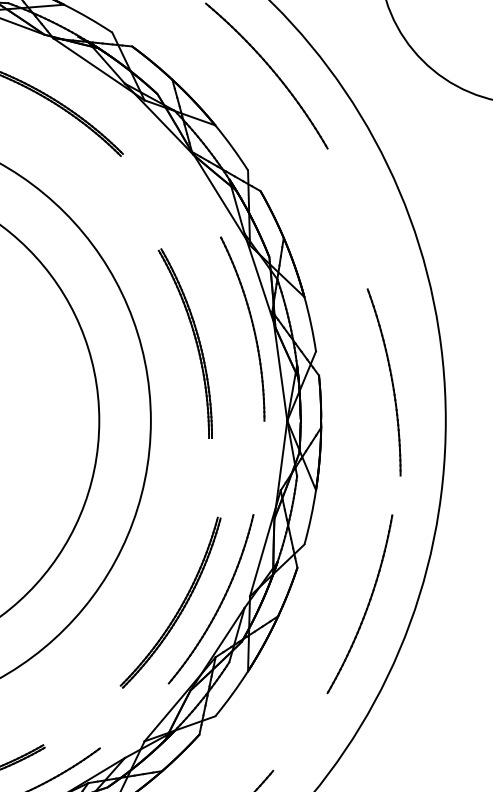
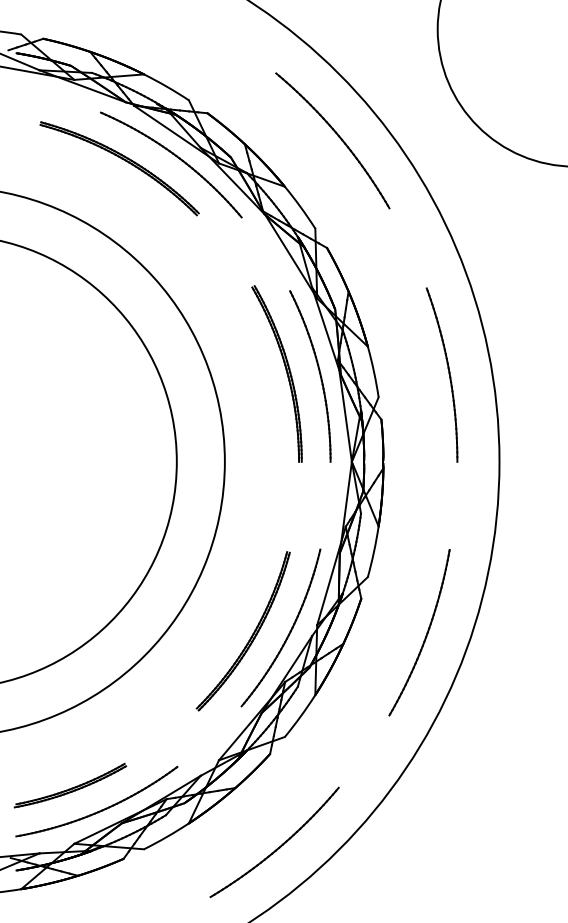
part: (100, 95) -> (177, 158), added
part: (194, 339) -> (285, 370), moved
part: (391, 381) -> (448, 374), moved

